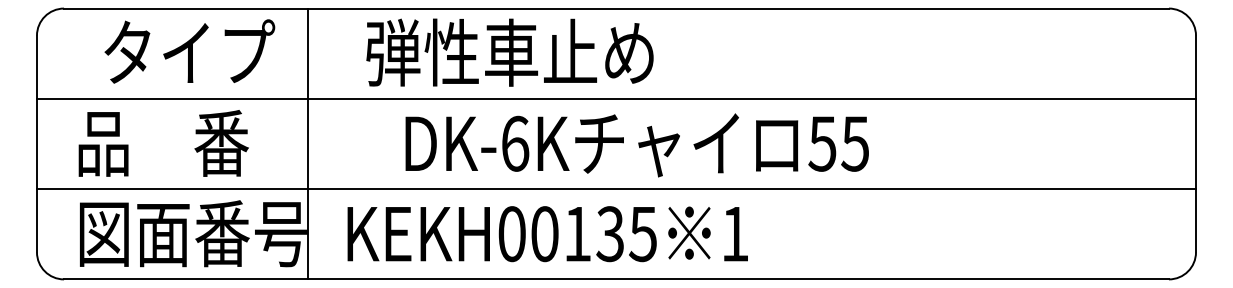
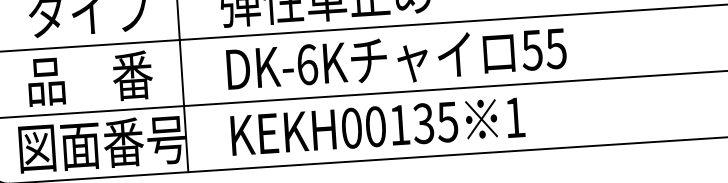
text: (163, 143) -> (90, 78), moved
text: (636, 145) -> (396, 60), moved
text: (547, 234) -> (377, 126), moved

